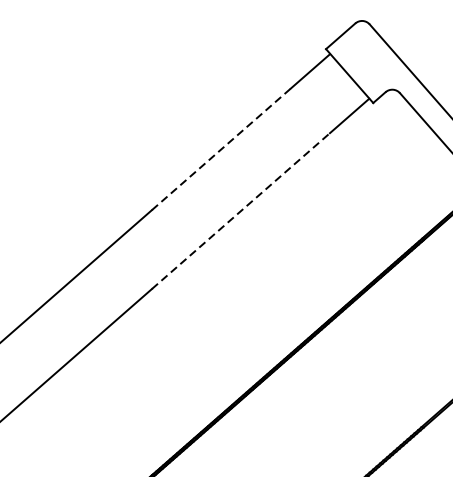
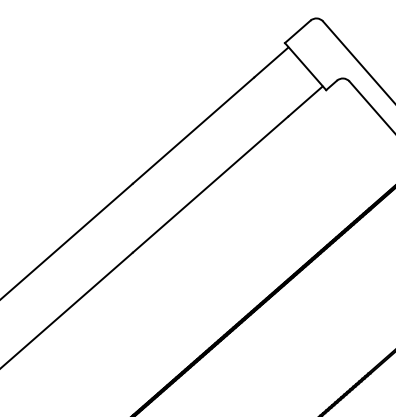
line: (221, 149) -> (193, 130), dashed -> solid
line: (241, 211) -> (211, 184), dashed -> solid

